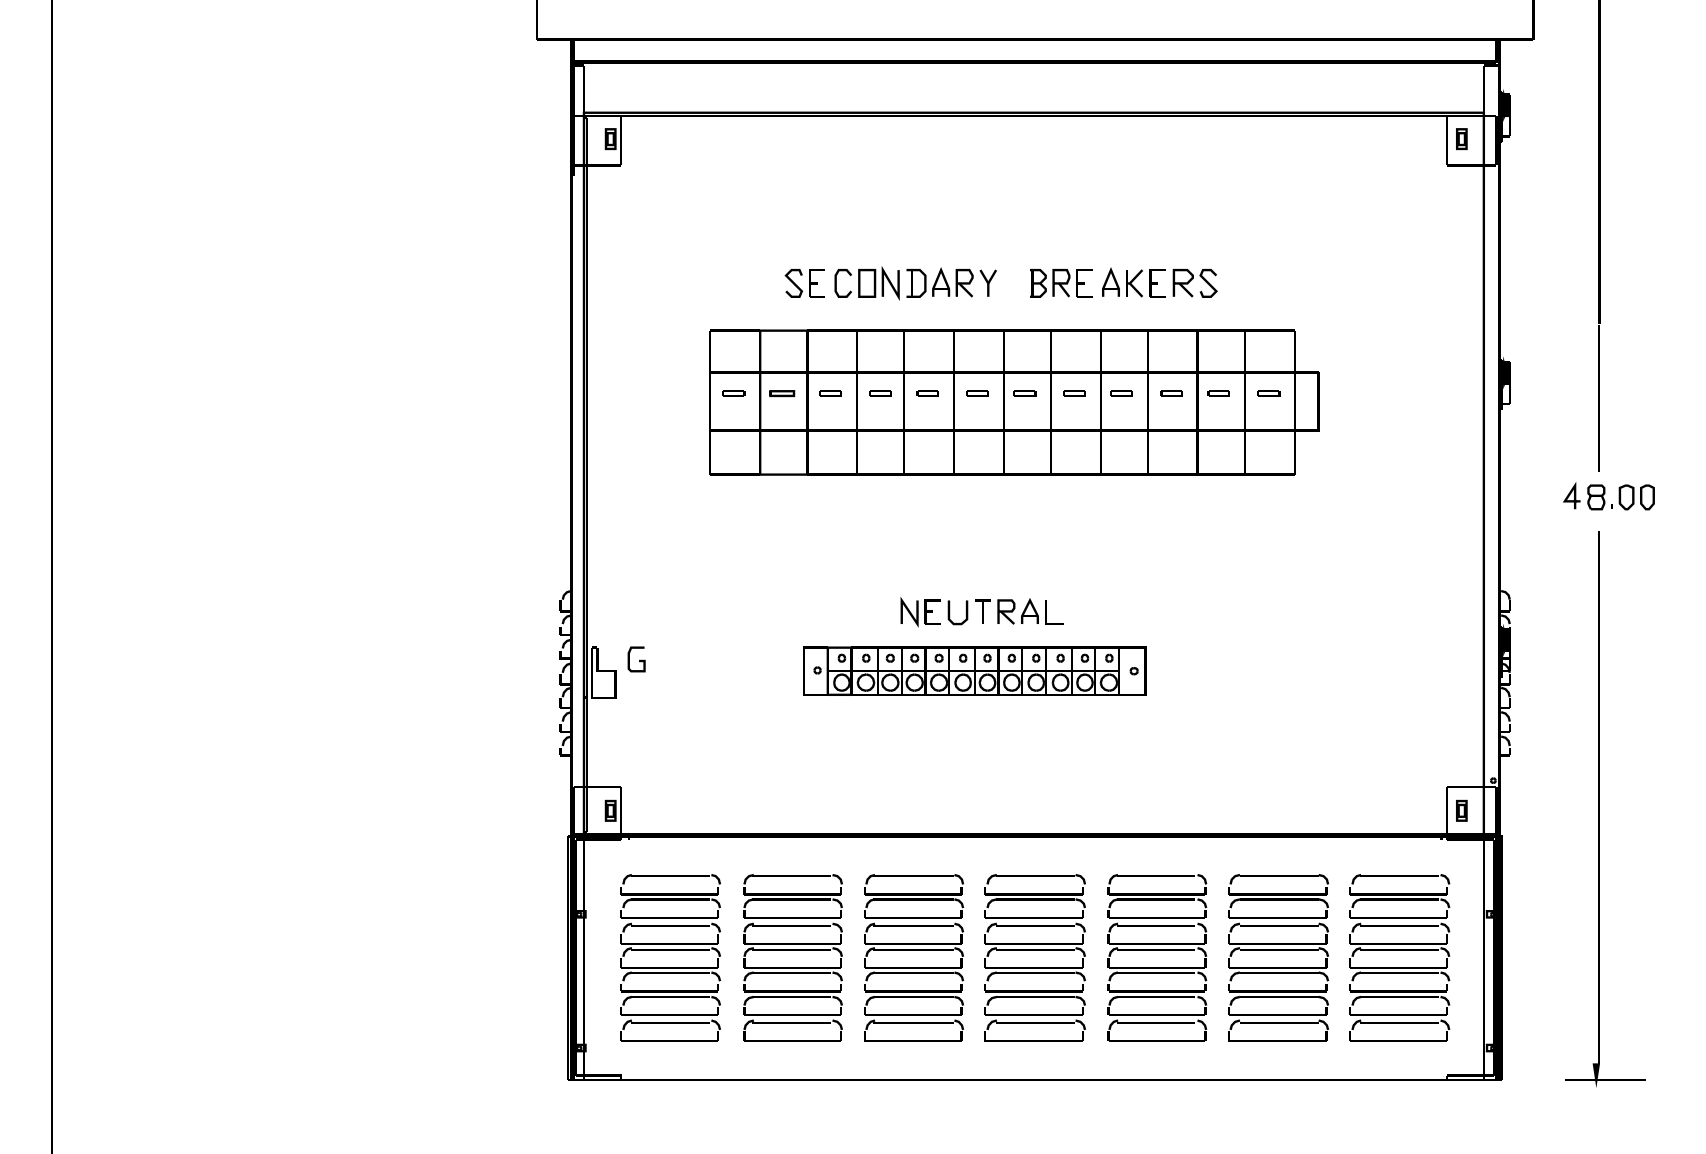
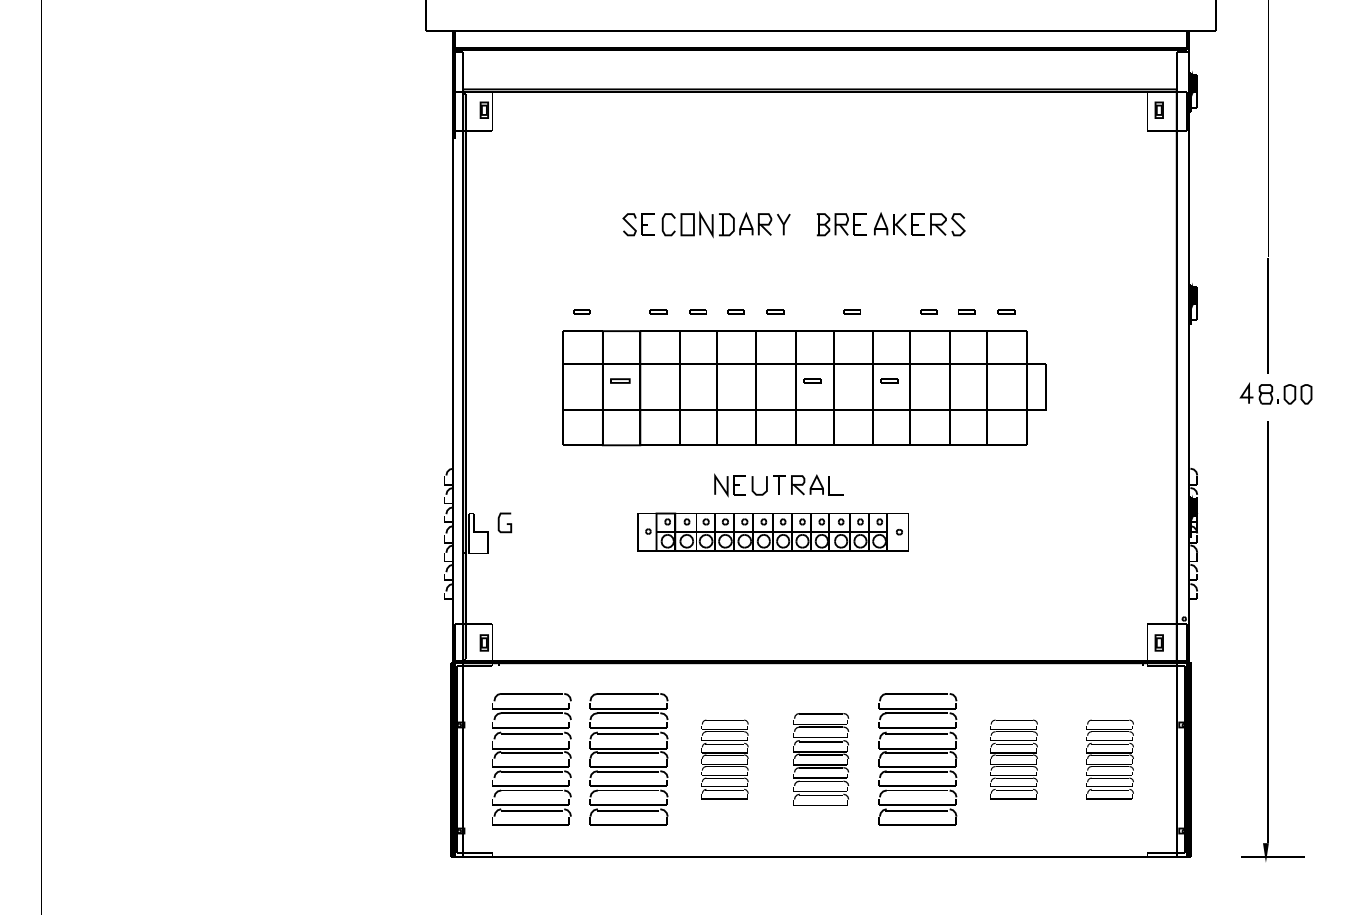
part: (1014, 402) -> (804, 388), moved
part: (913, 957) -> (724, 759), size x0.6
part: (1034, 957) -> (820, 759), size x0.7
part: (1277, 957) -> (1013, 759), size x0.6
part: (1399, 957) -> (1109, 759), size x0.6

